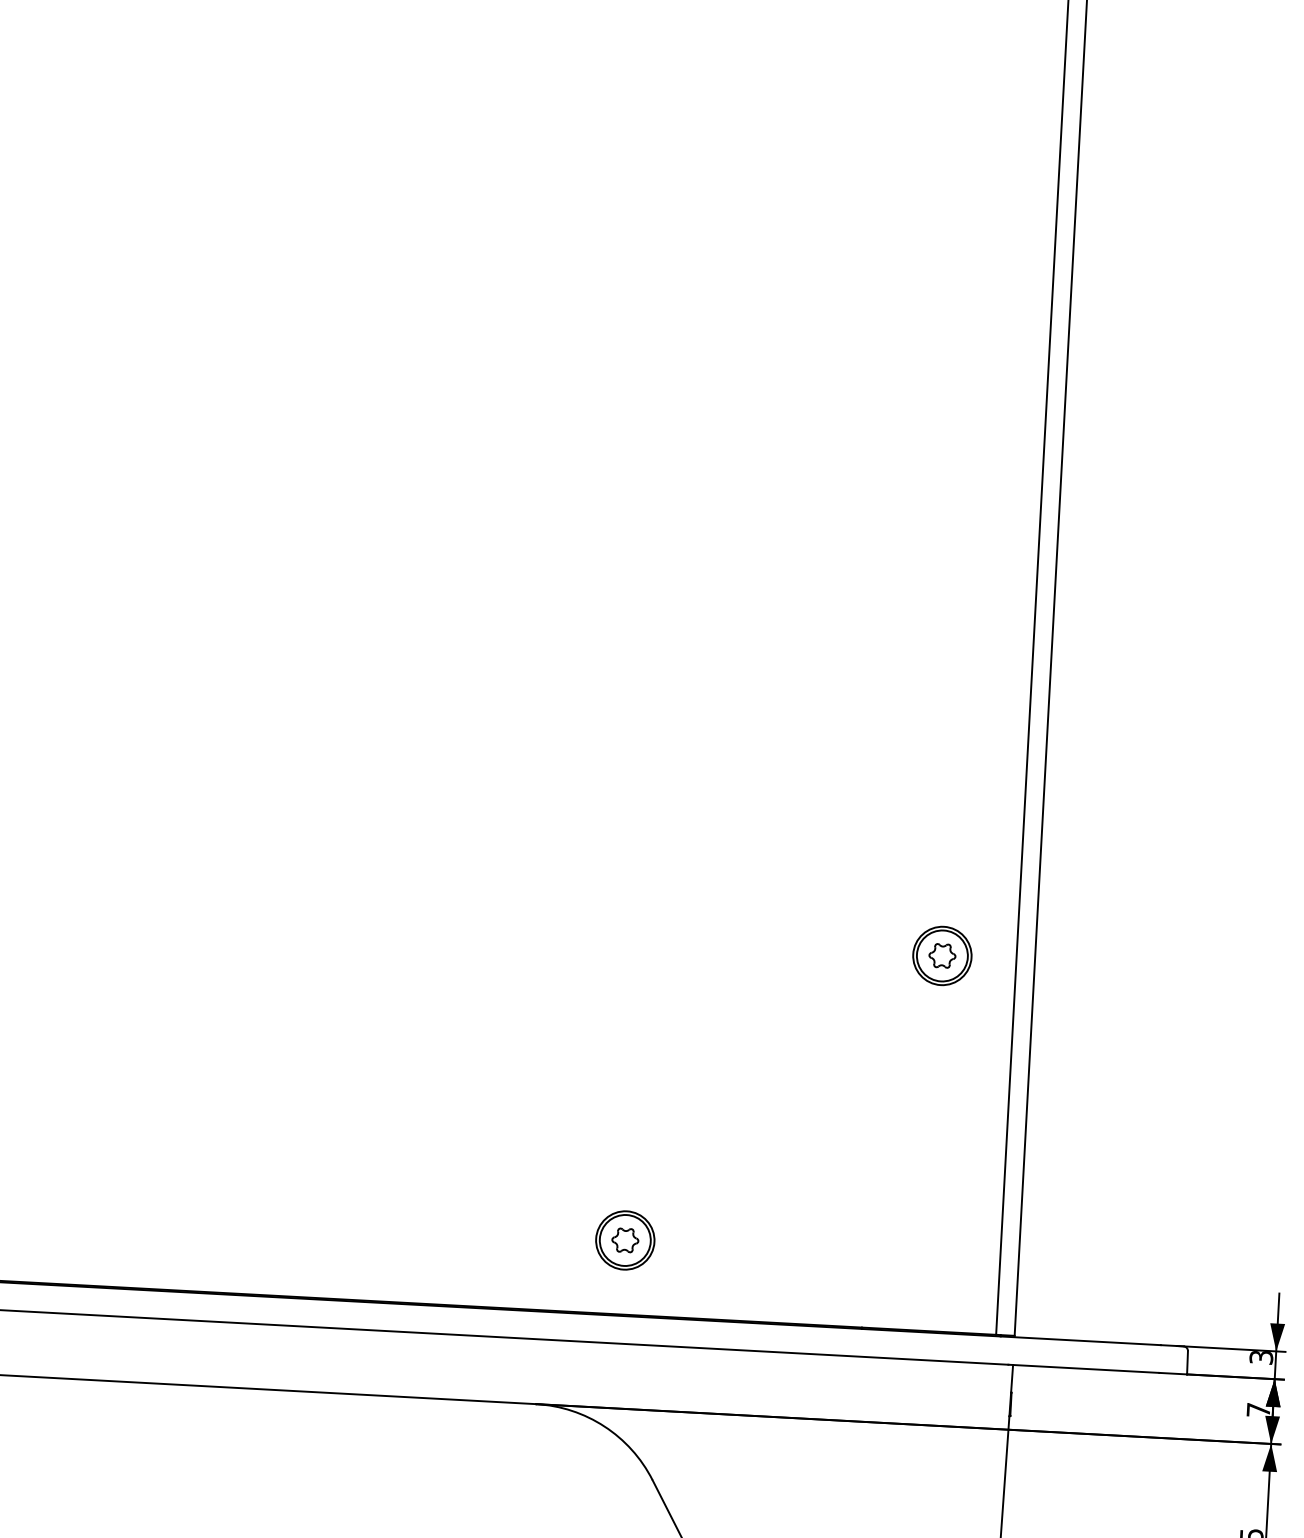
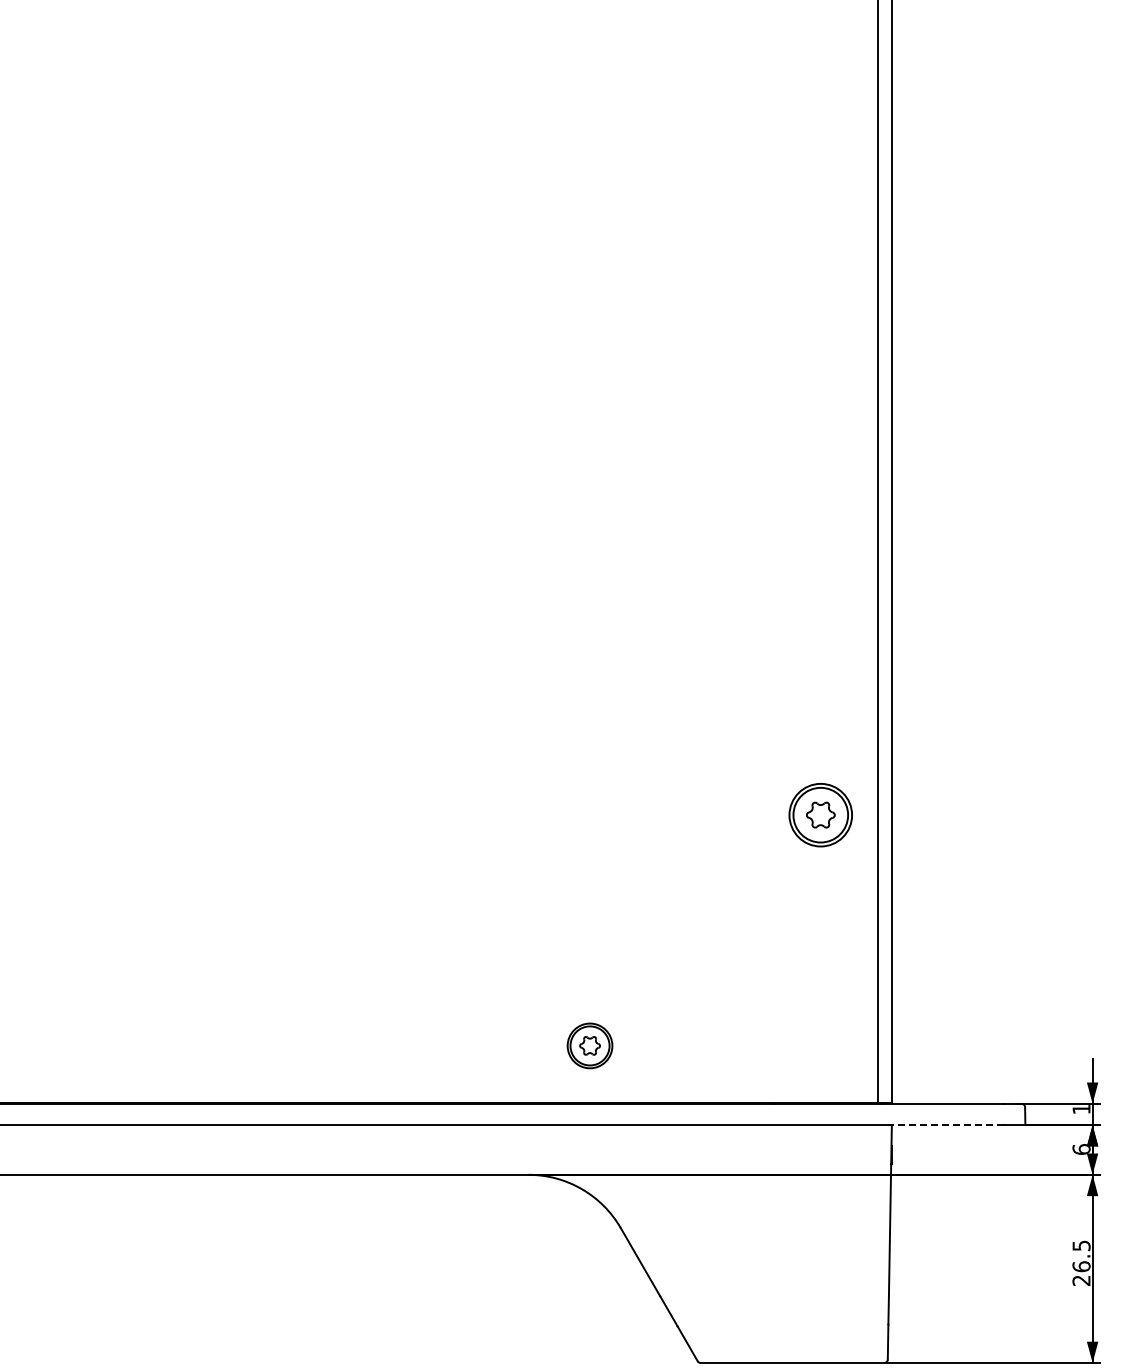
part: (941, 955) -> (820, 814), size x1.4
text: (1261, 1358) -> (1081, 1109), 3 -> 1
line: (1084, 1369) -> (946, 1125), solid -> dashed
text: (1258, 1410) -> (1081, 1149), 7 -> 6

